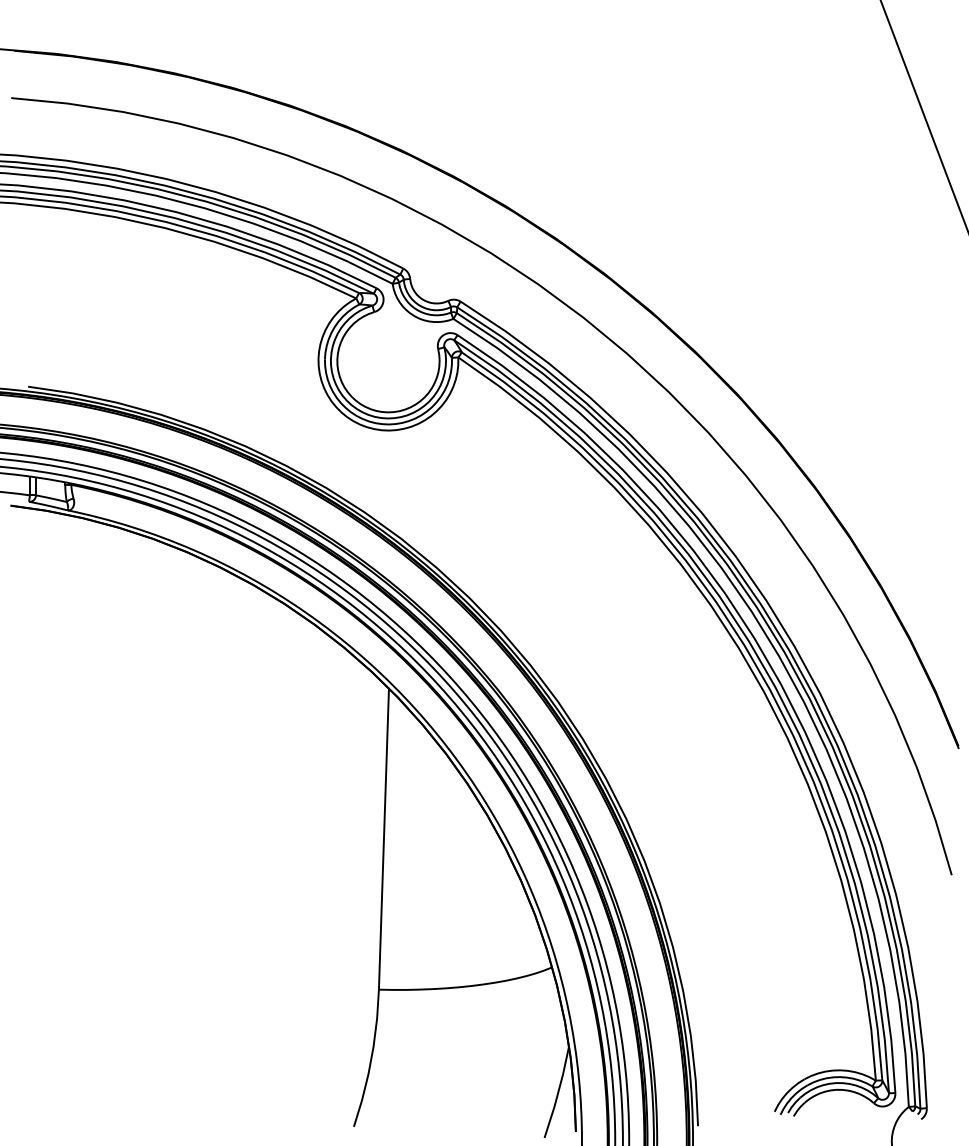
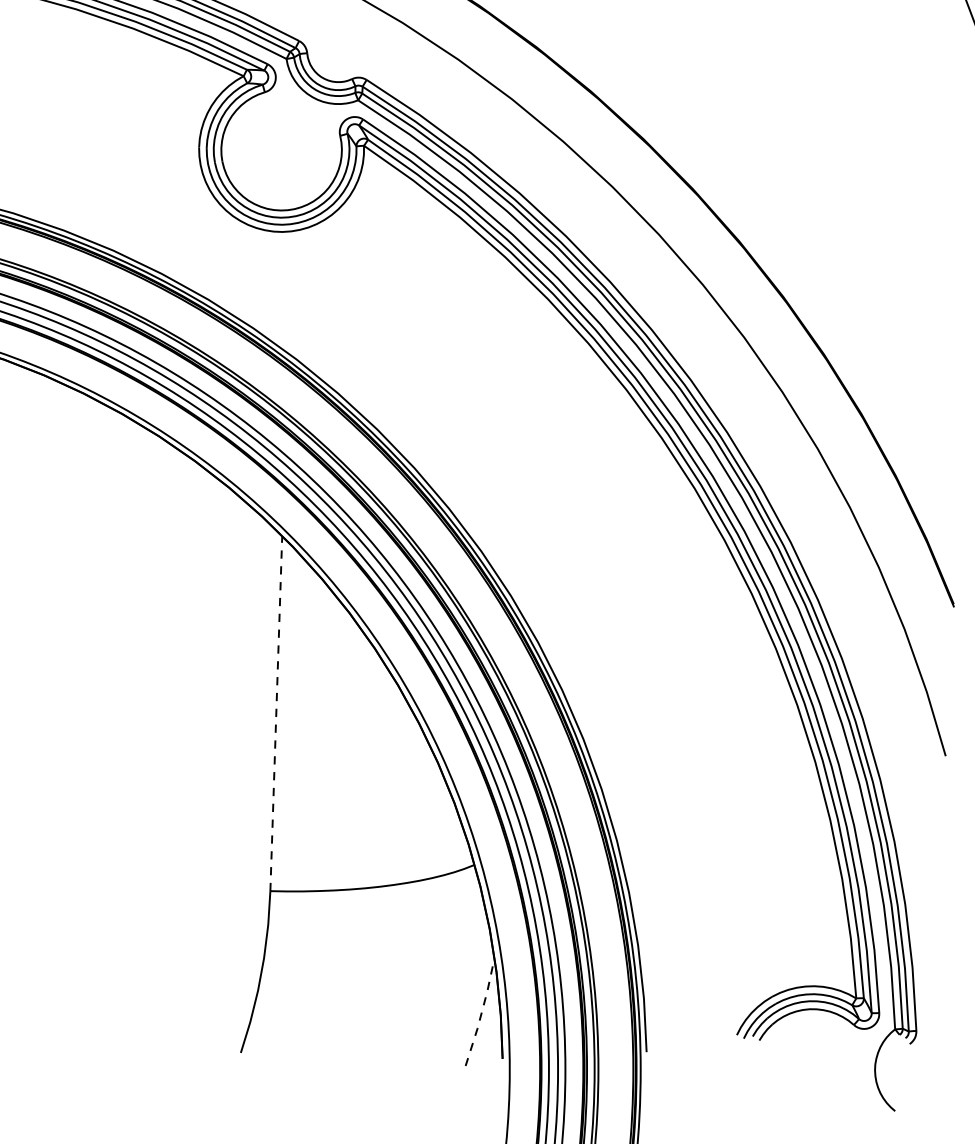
line: (383, 839) -> (275, 714), solid -> dashed
line: (558, 1092) -> (482, 1012), solid -> dashed

